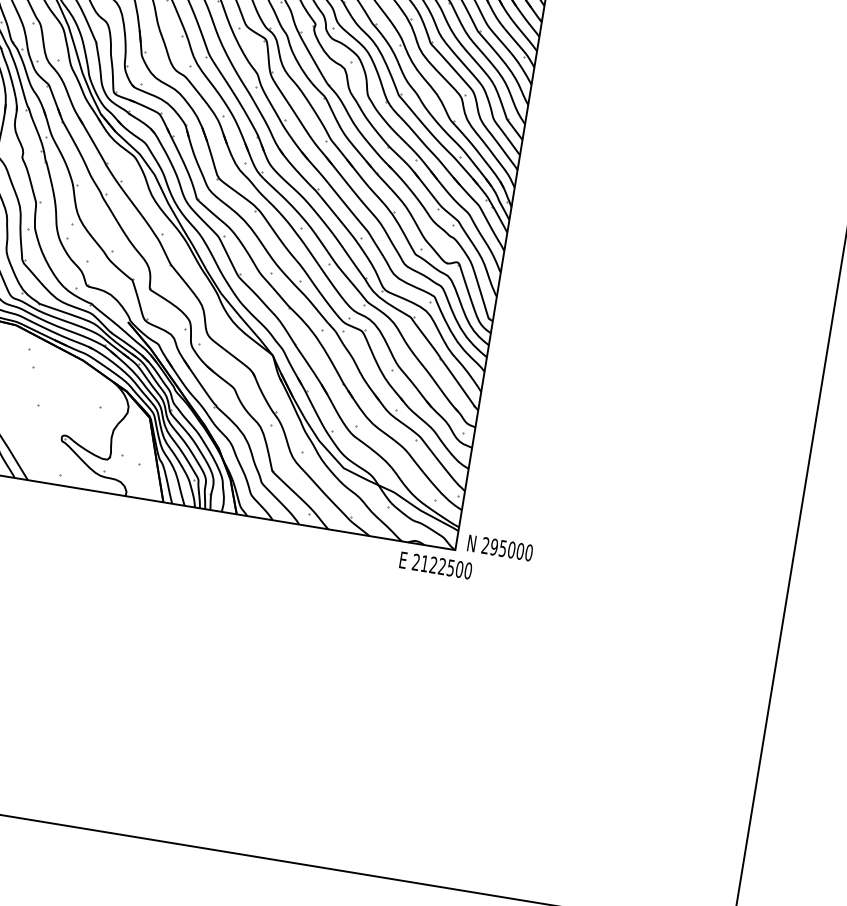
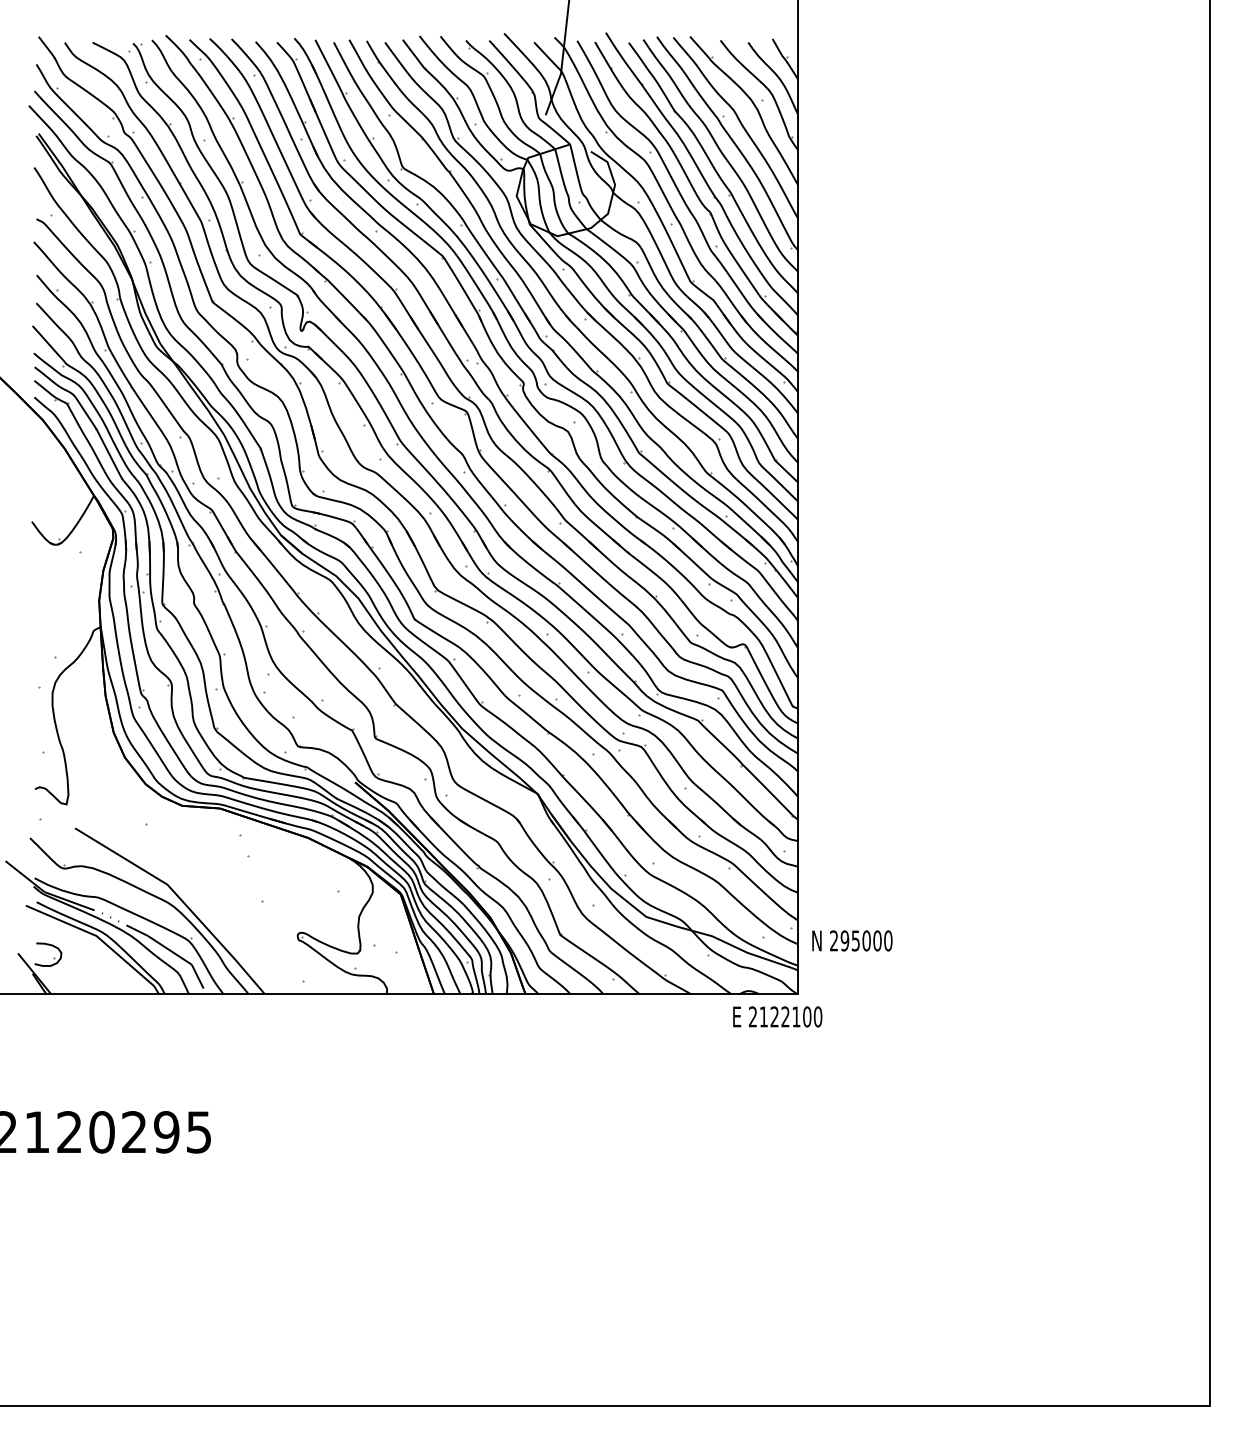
text: (500, 547) -> (852, 940), moved
text: (451, 567) -> (796, 1016), 2122500 -> 2122100

